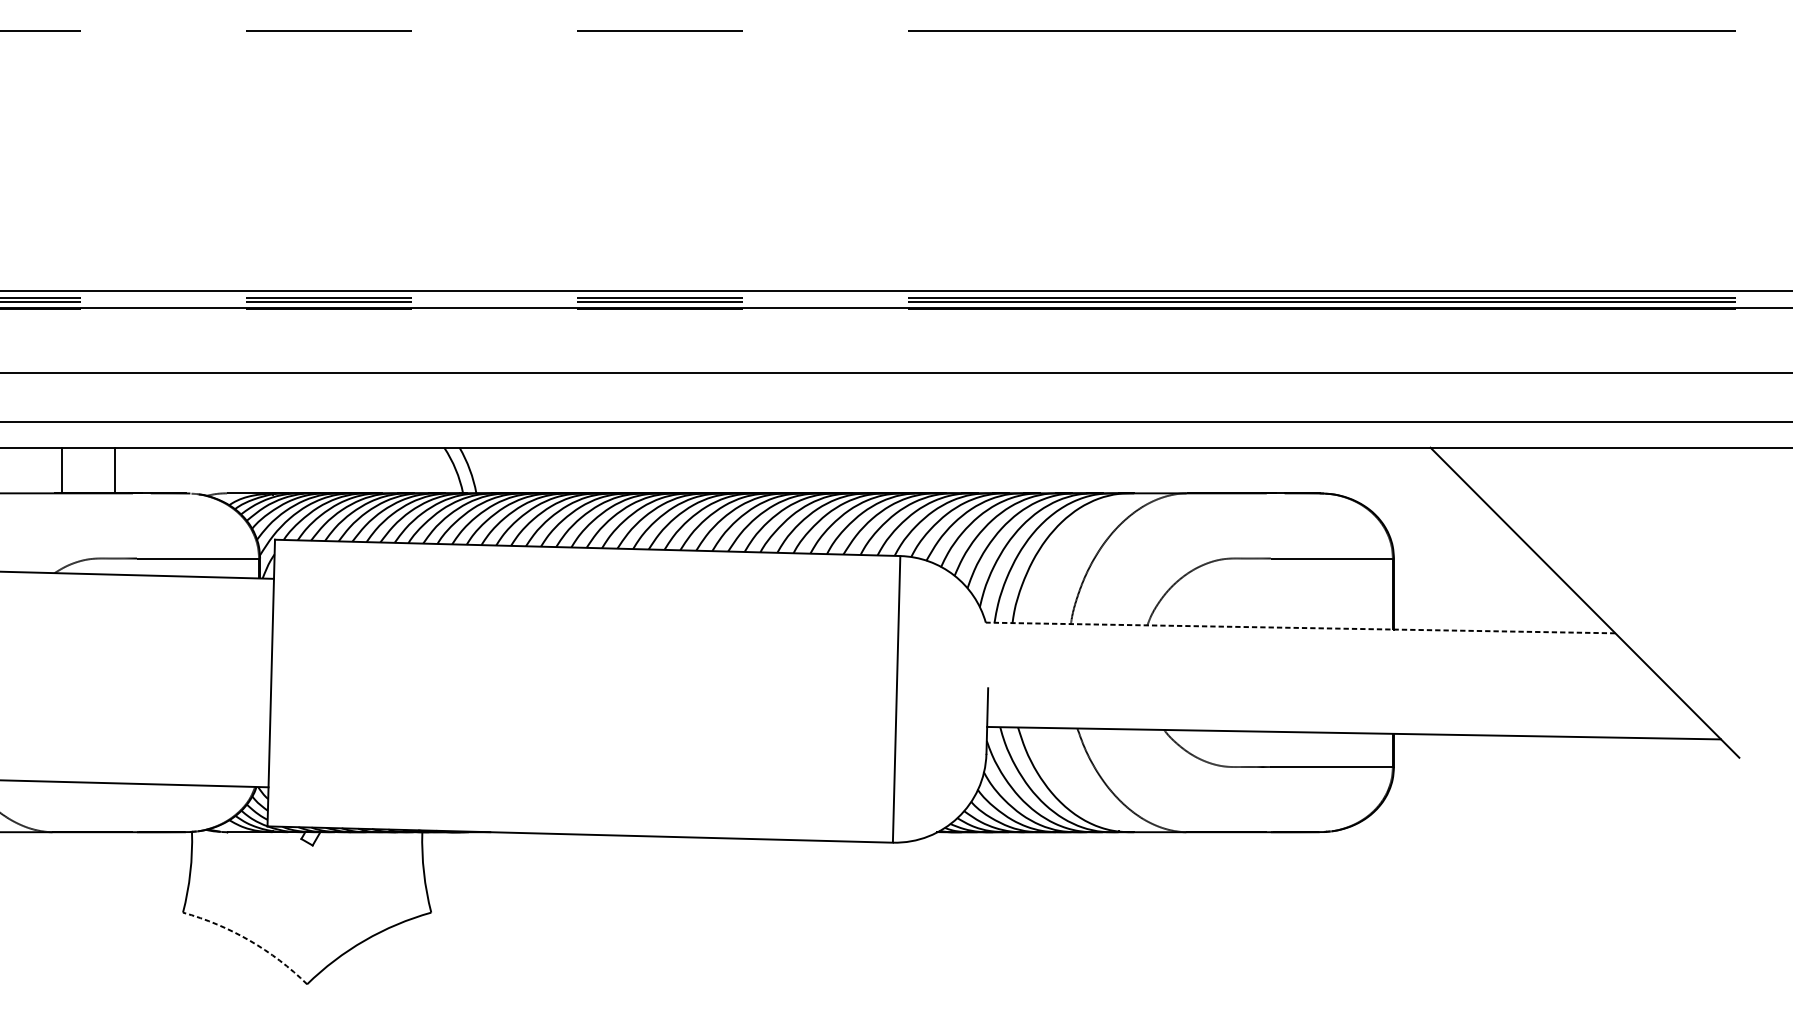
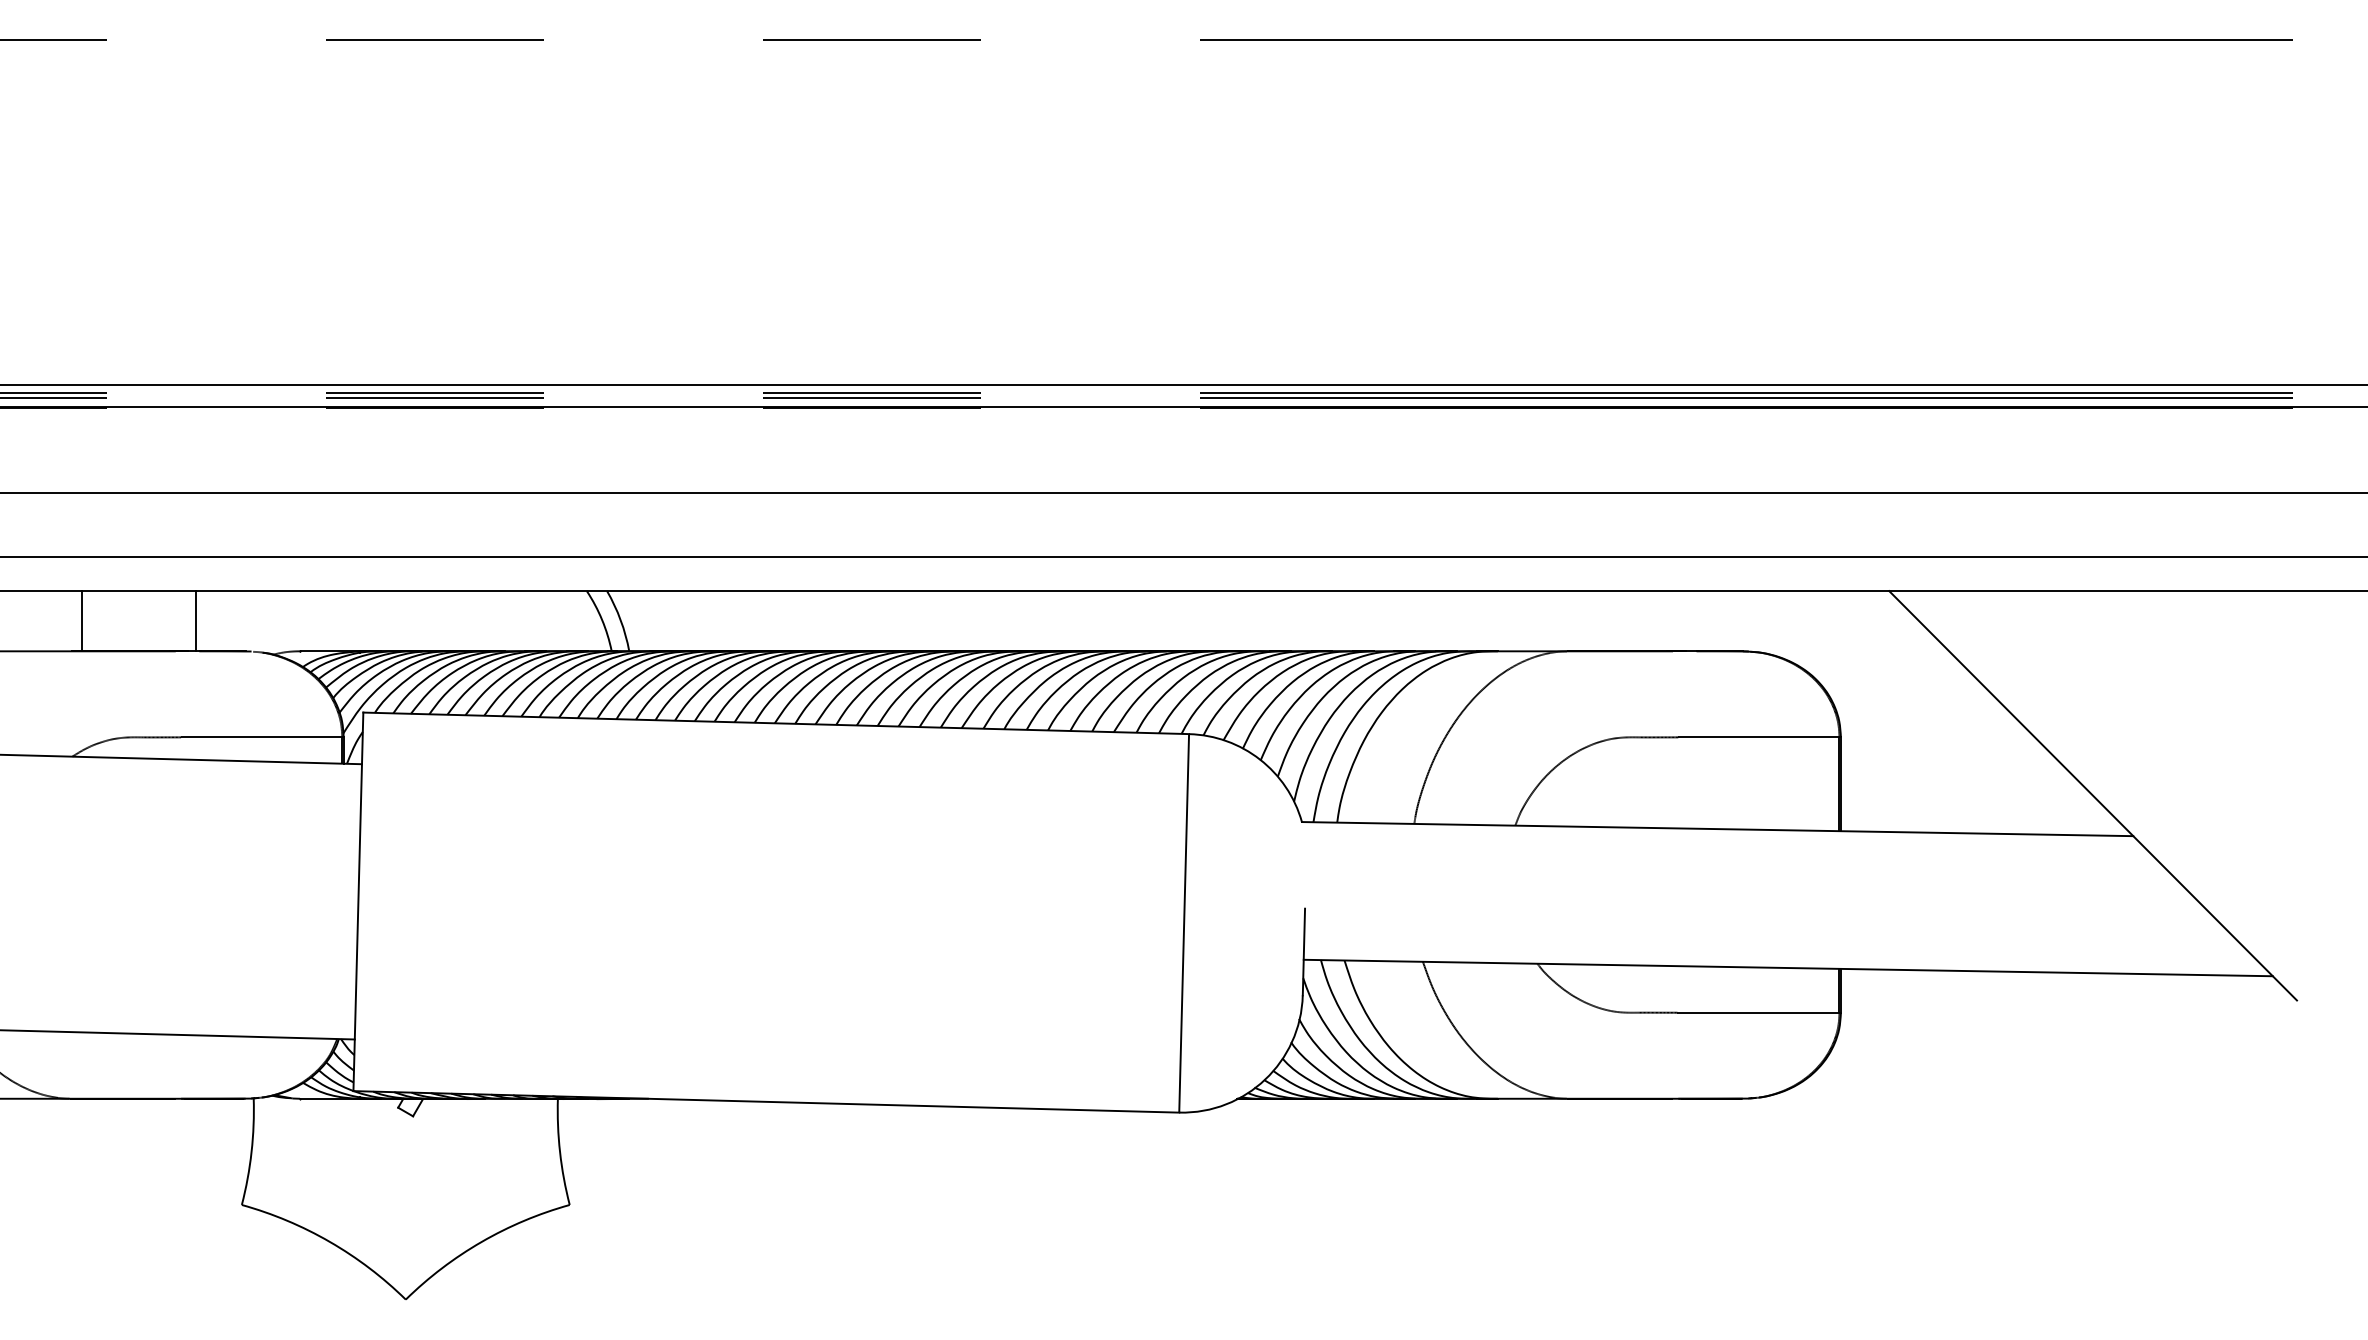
line: (114, 470) -> (195, 621), moved
line: (1300, 628) -> (1717, 829), dashed -> solid
arc: (249, 940) -> (329, 1241), dashed -> solid

